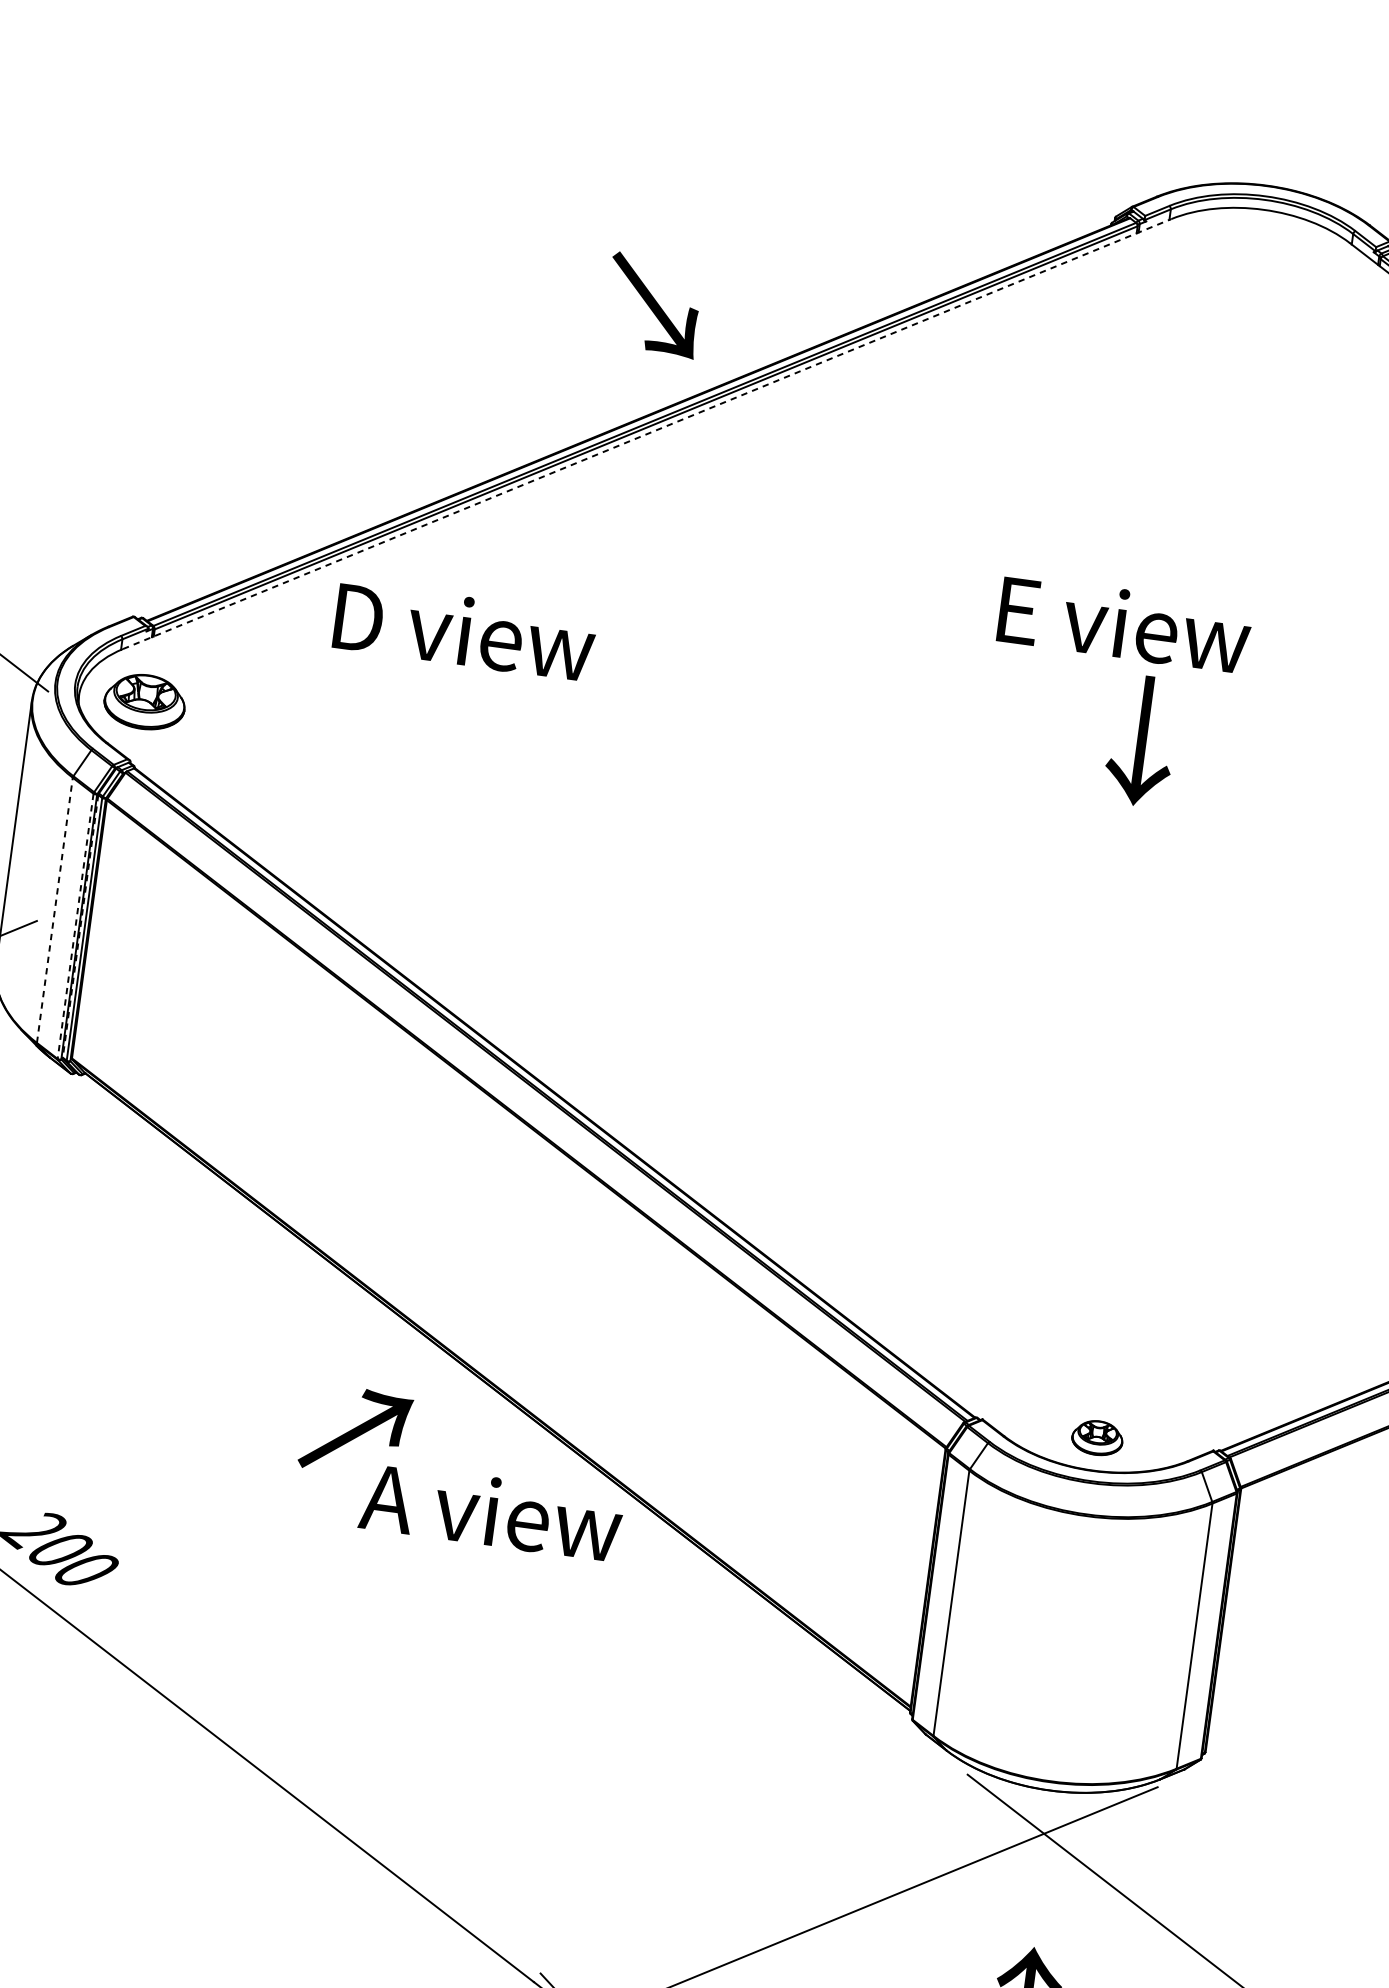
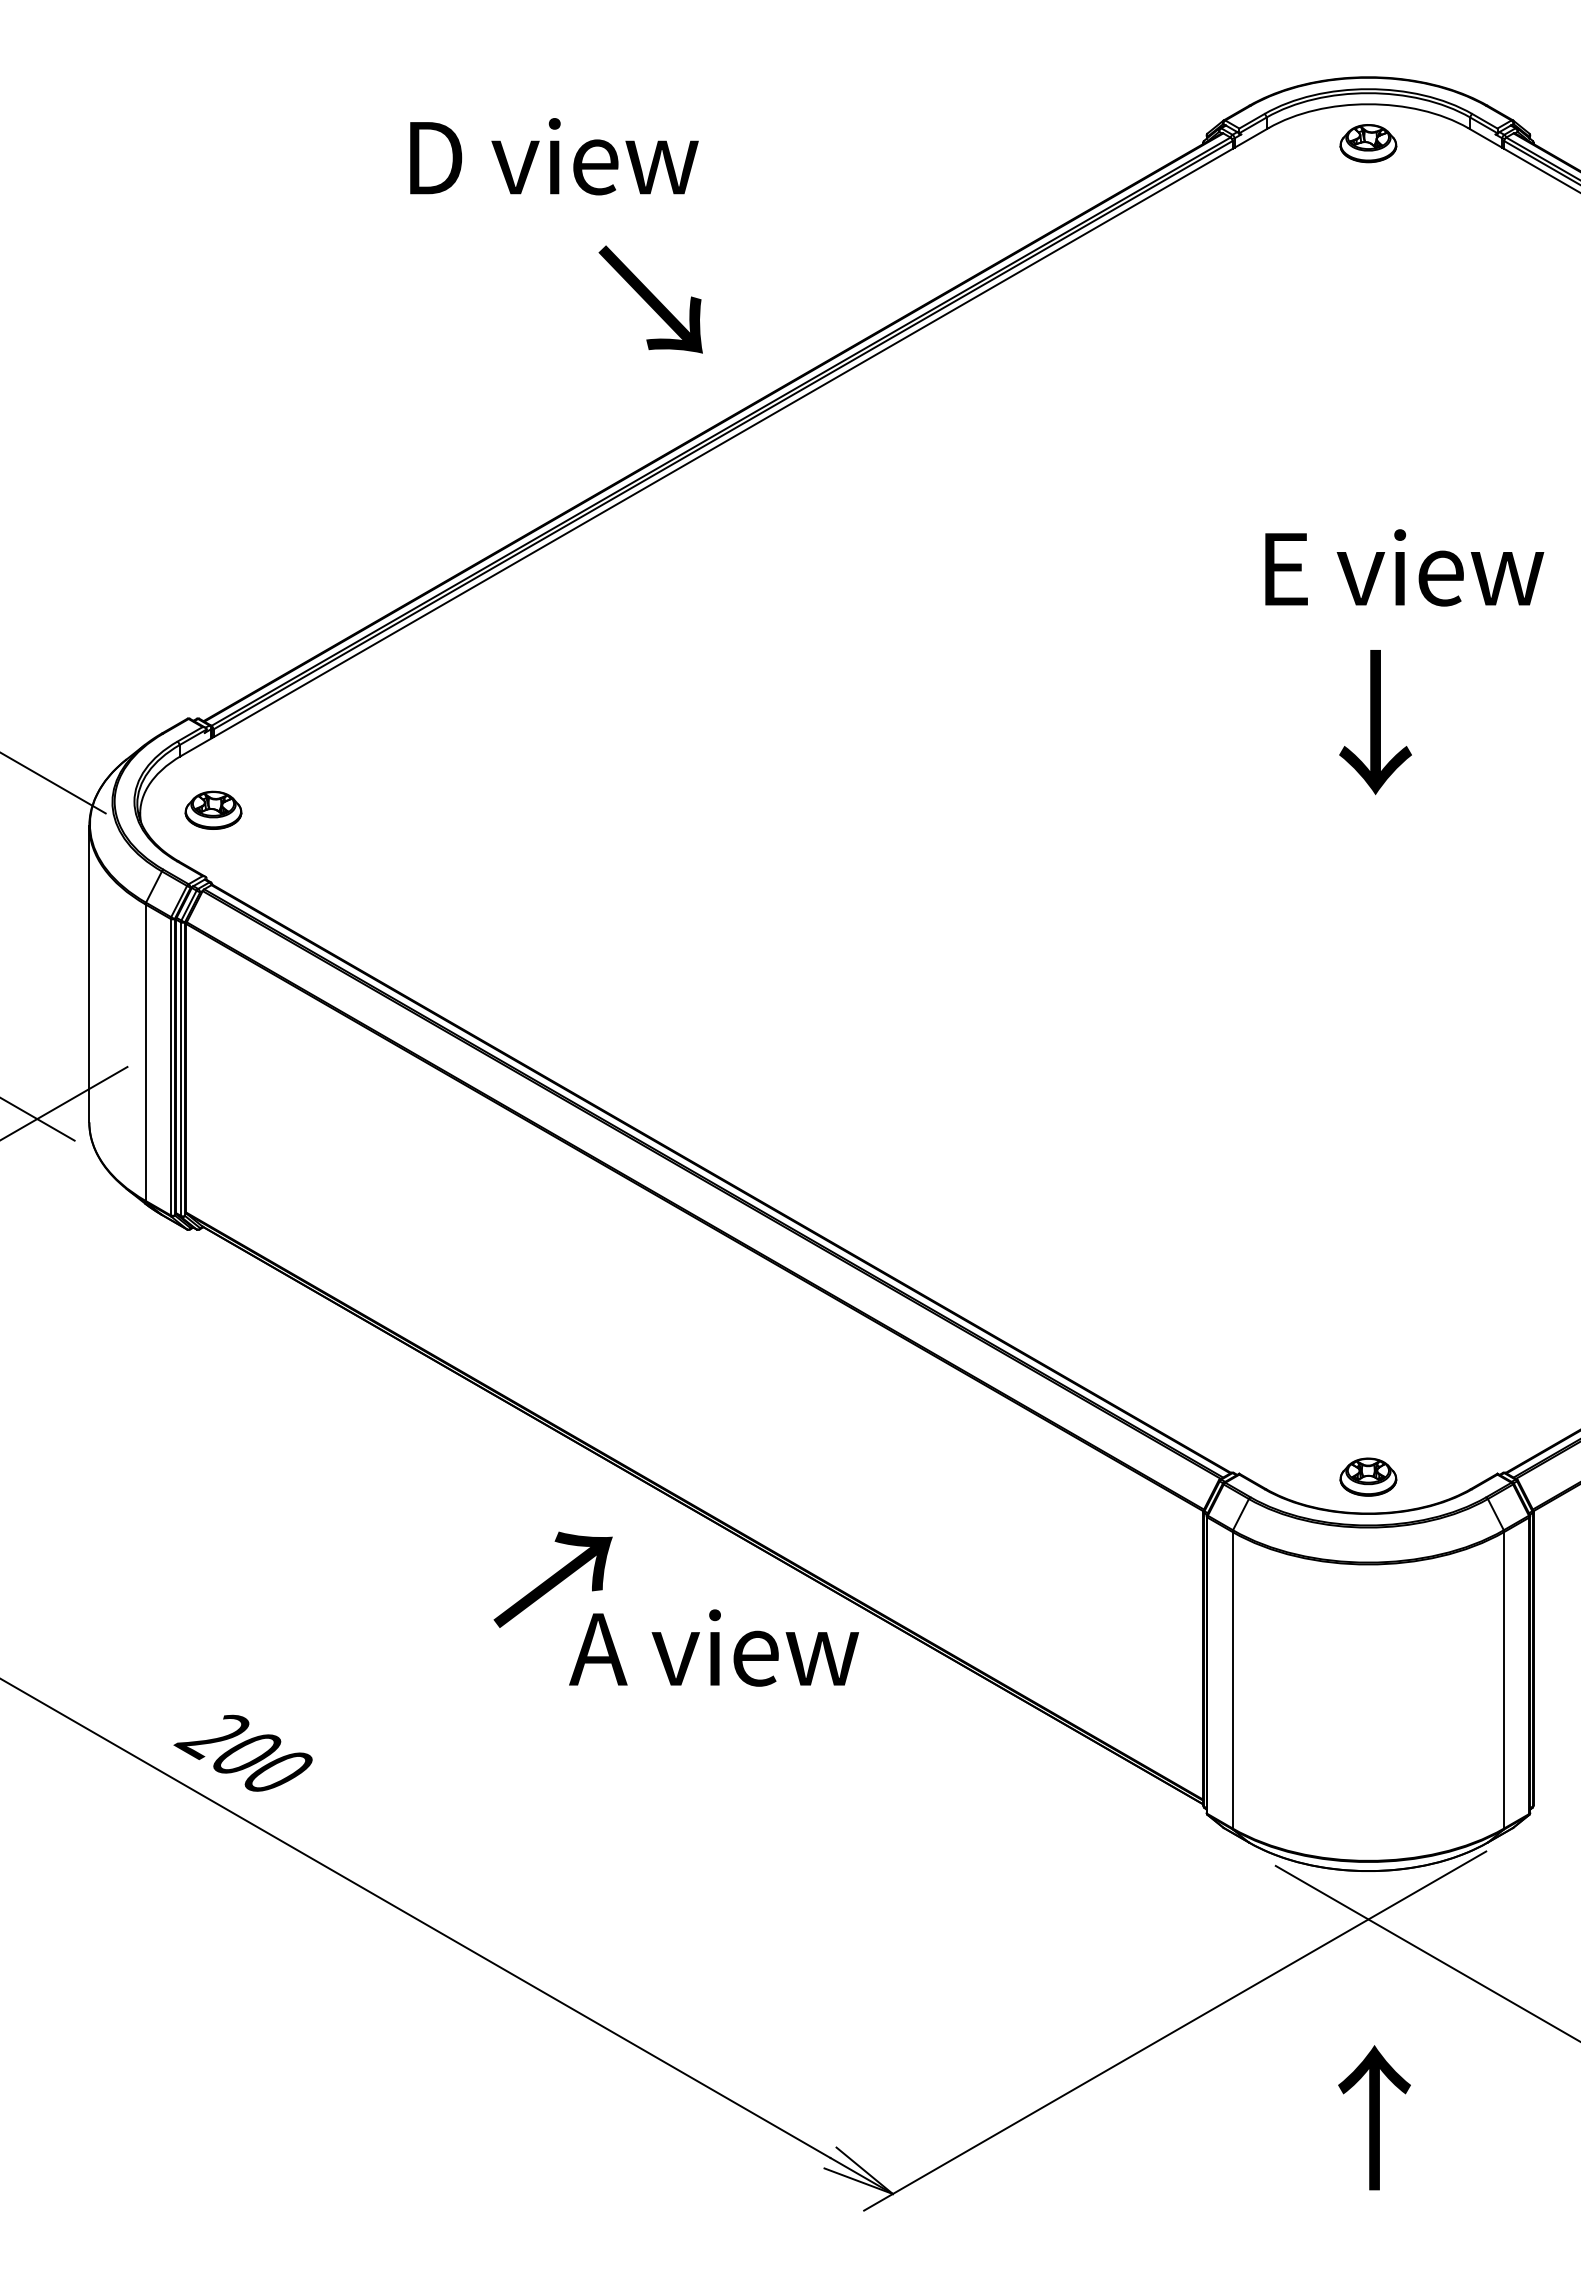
part: (1258, 244) -> (1368, 143), added
text: (653, 305) -> (650, 299), moved
line: (647, 433) -> (725, 441), dashed -> solid
text: (1124, 623) -> (1404, 567), moved
text: (465, 631) -> (554, 156), moved
part: (145, 701) -> (213, 809), size x0.62
text: (1141, 741) -> (1375, 722), moved
line: (54, 910) -> (145, 1052), dashed -> solid
line: (75, 926) -> (170, 1067), dashed -> solid
line: (80, 926) -> (176, 1066), dashed -> solid

